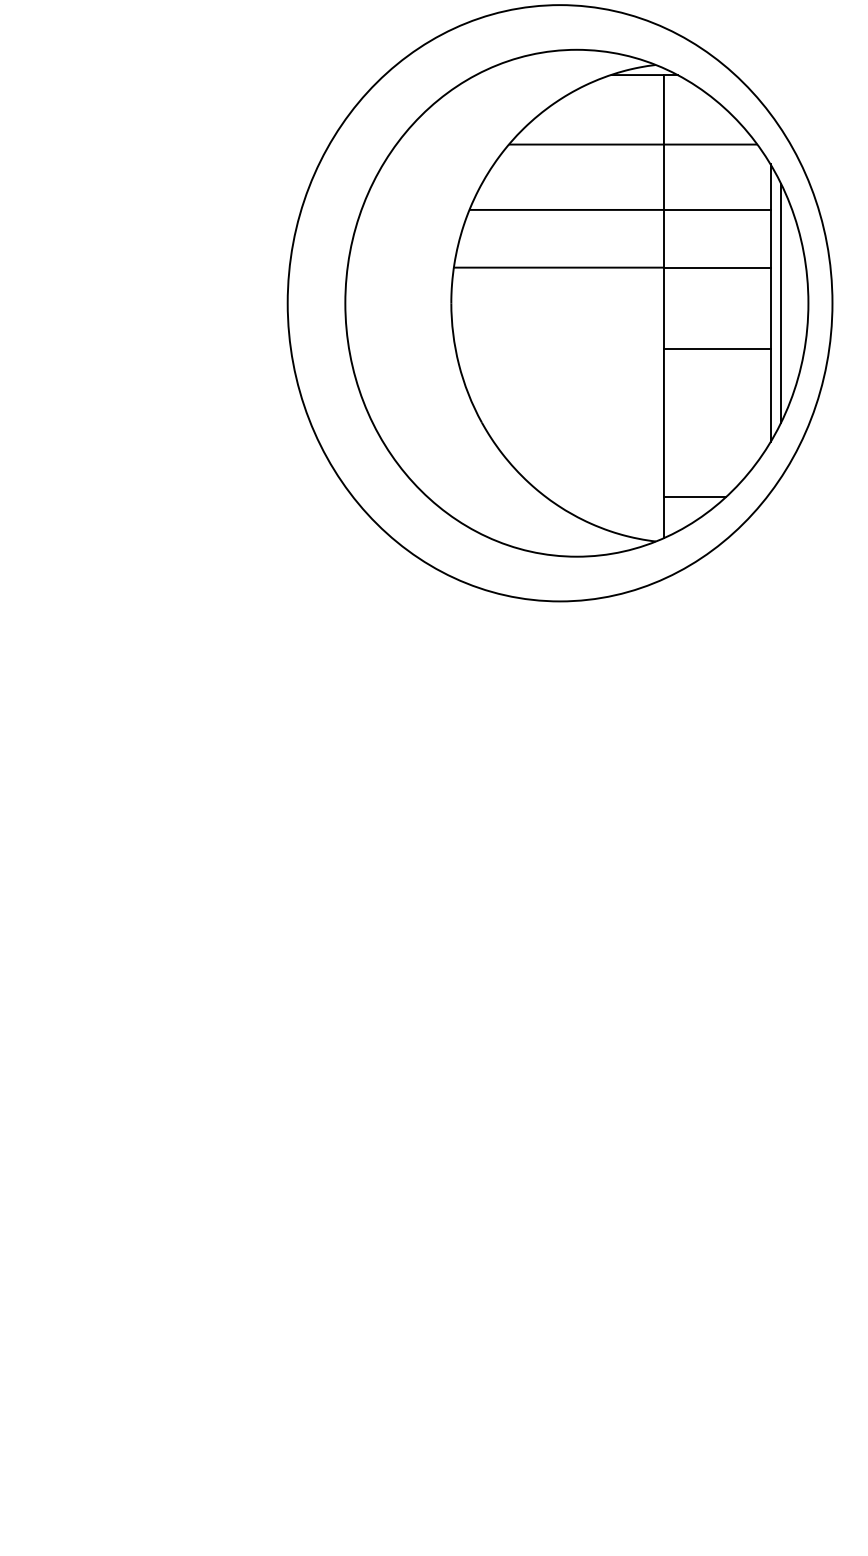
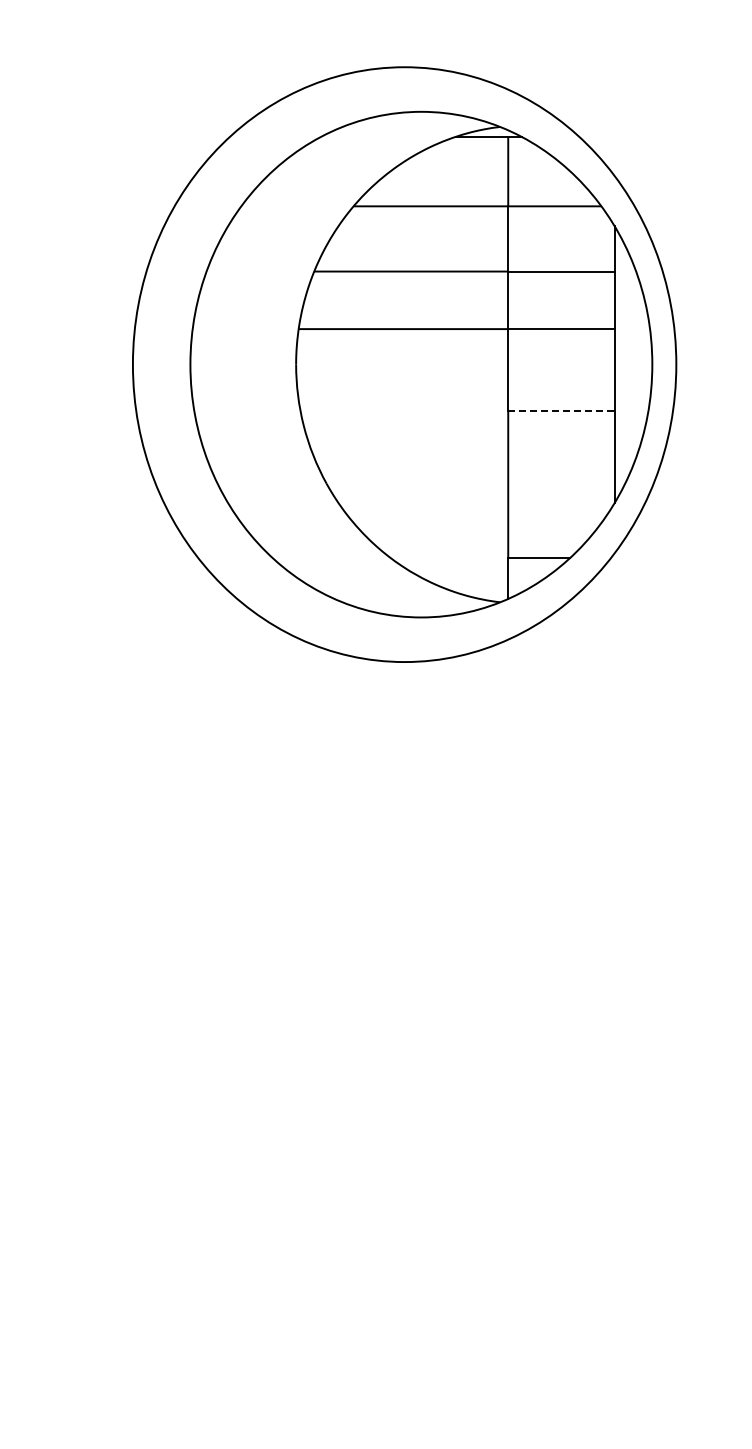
line: (781, 302) -> (625, 363), removed
line: (717, 349) -> (561, 410), solid -> dashed

